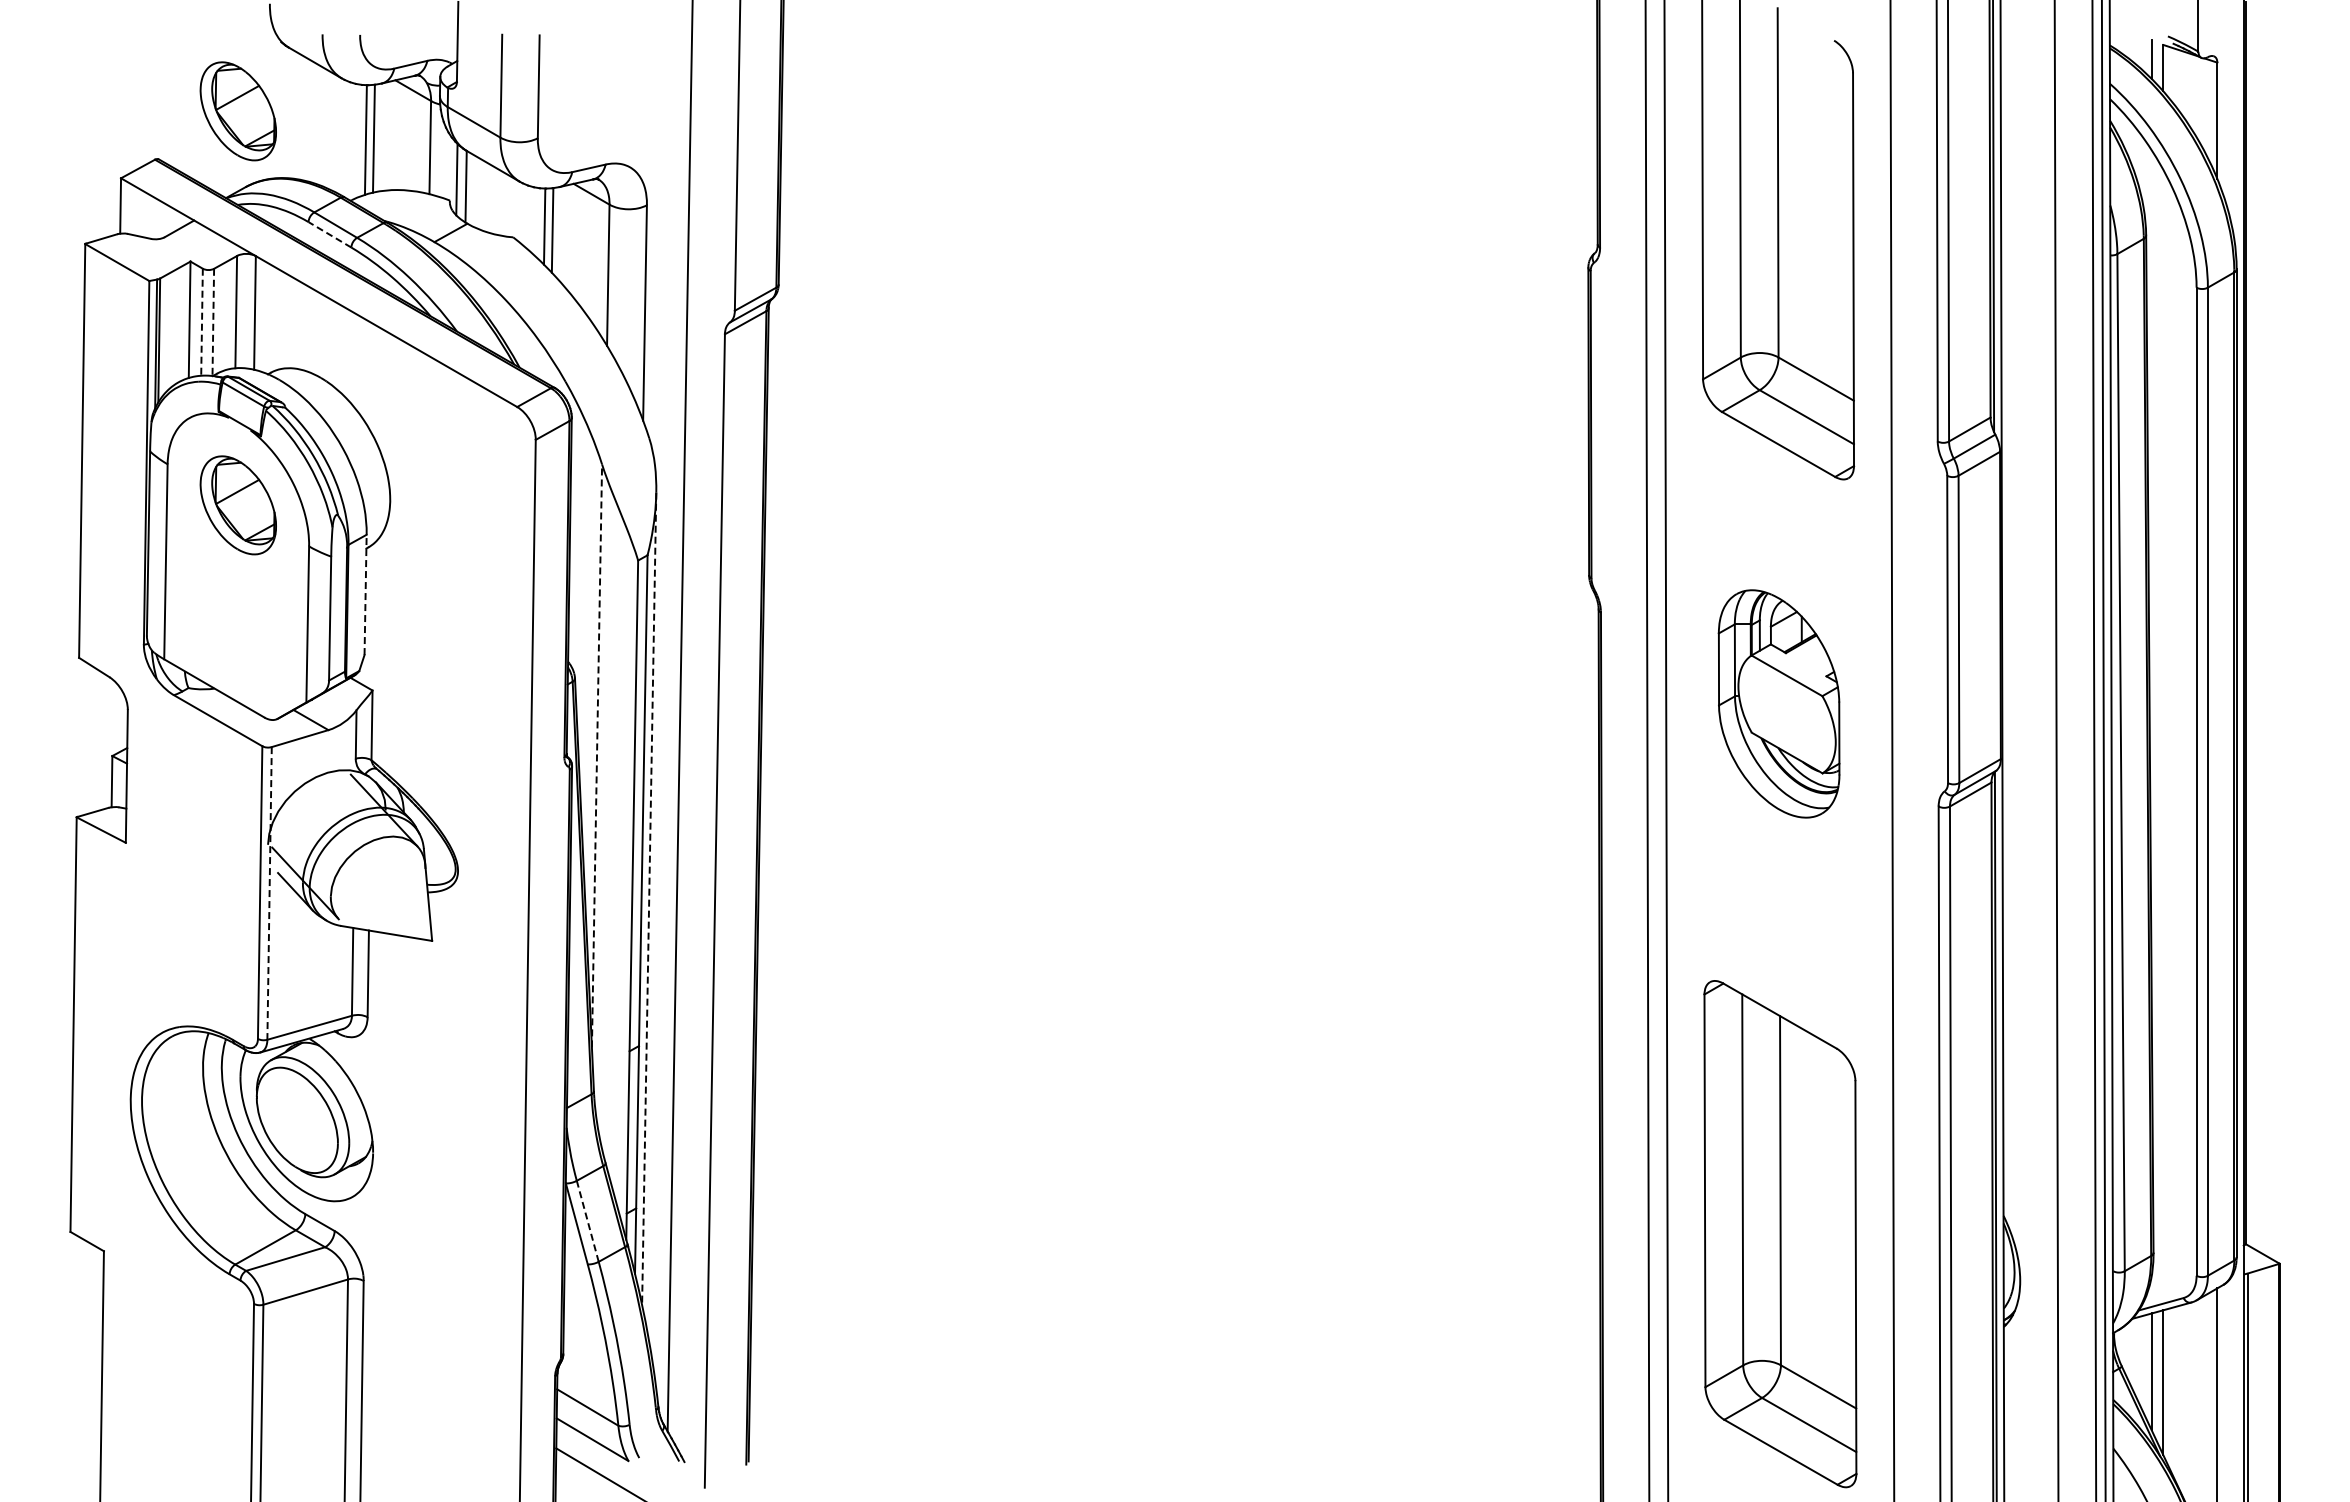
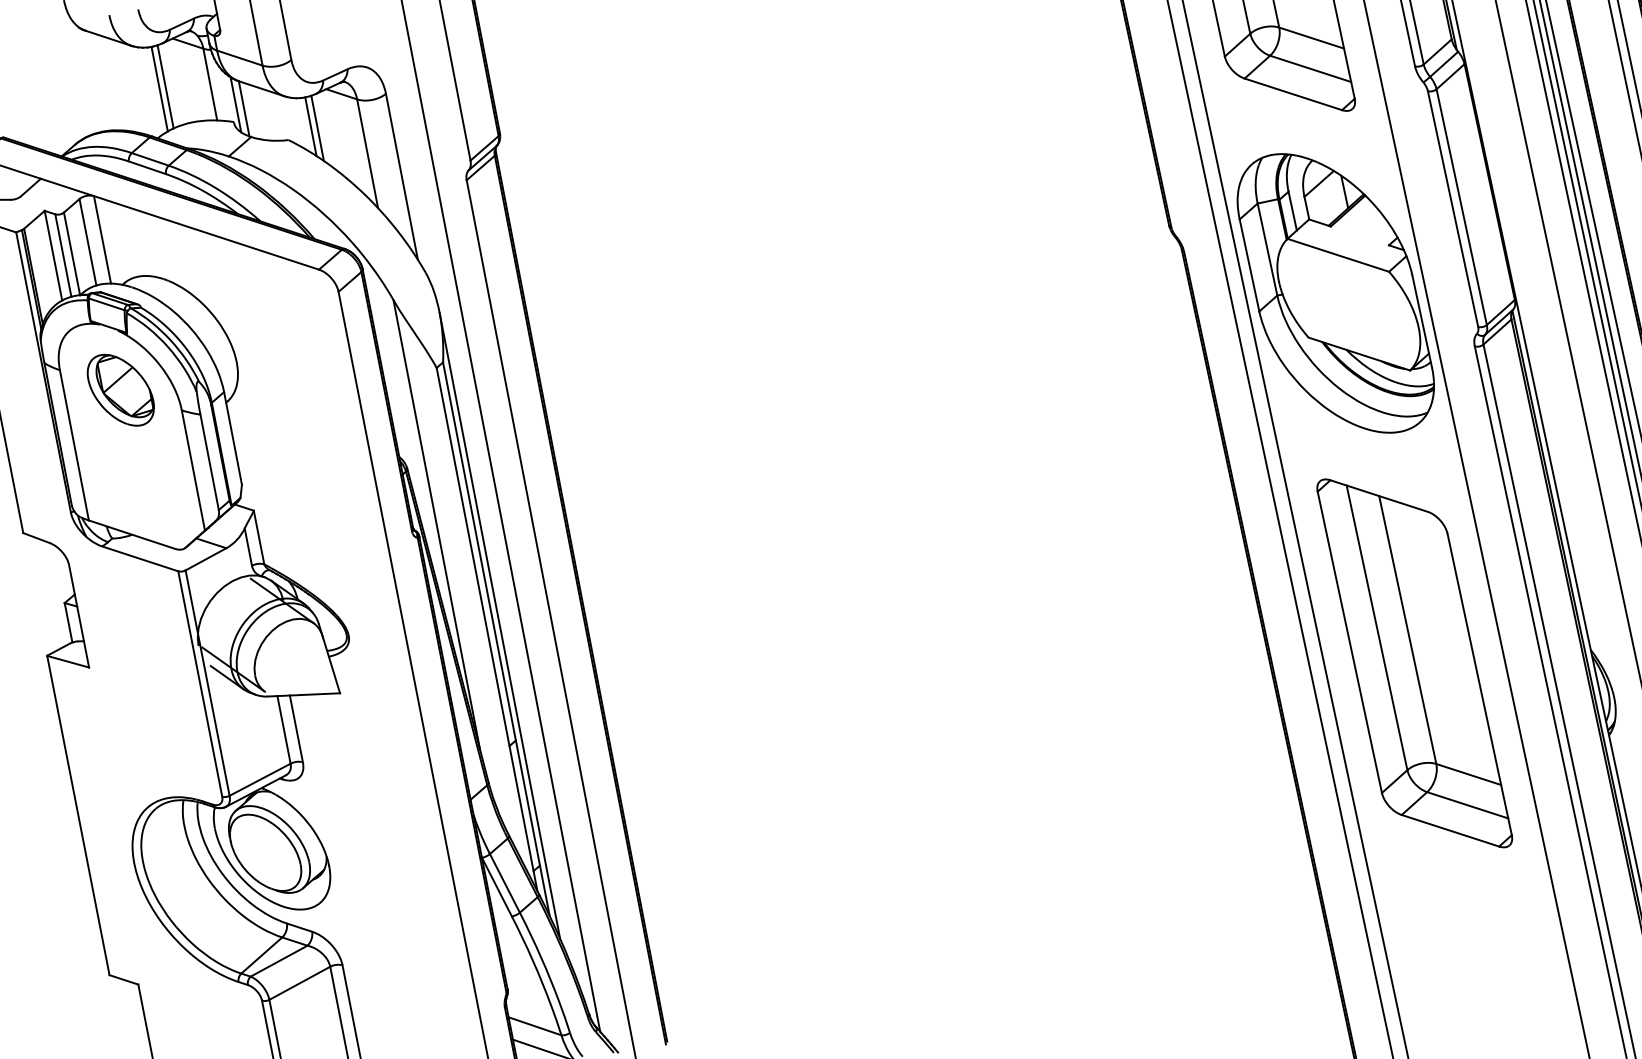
part: (237, 111) -> (56, 88), removed
line: (329, 234) -> (147, 167), dashed -> solid
line: (202, 322) -> (63, 255), dashed -> solid
line: (213, 322) -> (72, 253), dashed -> solid
line: (365, 594) -> (232, 438), dashed -> solid
part: (1778, 703) -> (1335, 293), size x1.67
line: (597, 755) -> (437, 524), dashed -> solid
line: (269, 893) -> (207, 683), dashed -> solid
line: (649, 899) -> (500, 626), dashed -> solid
line: (587, 1221) -> (504, 883), dashed -> solid
part: (1780, 1234) -> (1414, 663), moved

